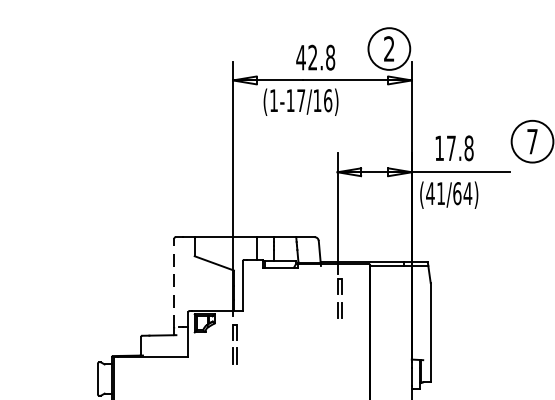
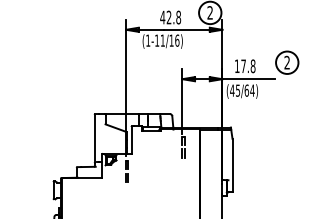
text: (300, 100) -> (162, 40), (1-17/16) -> (1-11/16)
text: (531, 141) -> (286, 62), 7 -> 2
text: (441, 193) -> (238, 90), (41/64) -> (45/64)
line: (174, 282) -> (94, 138), dashed -> solid

